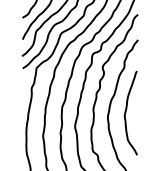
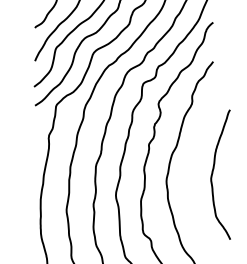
curve: (126, 113) -> (213, 175), moved

